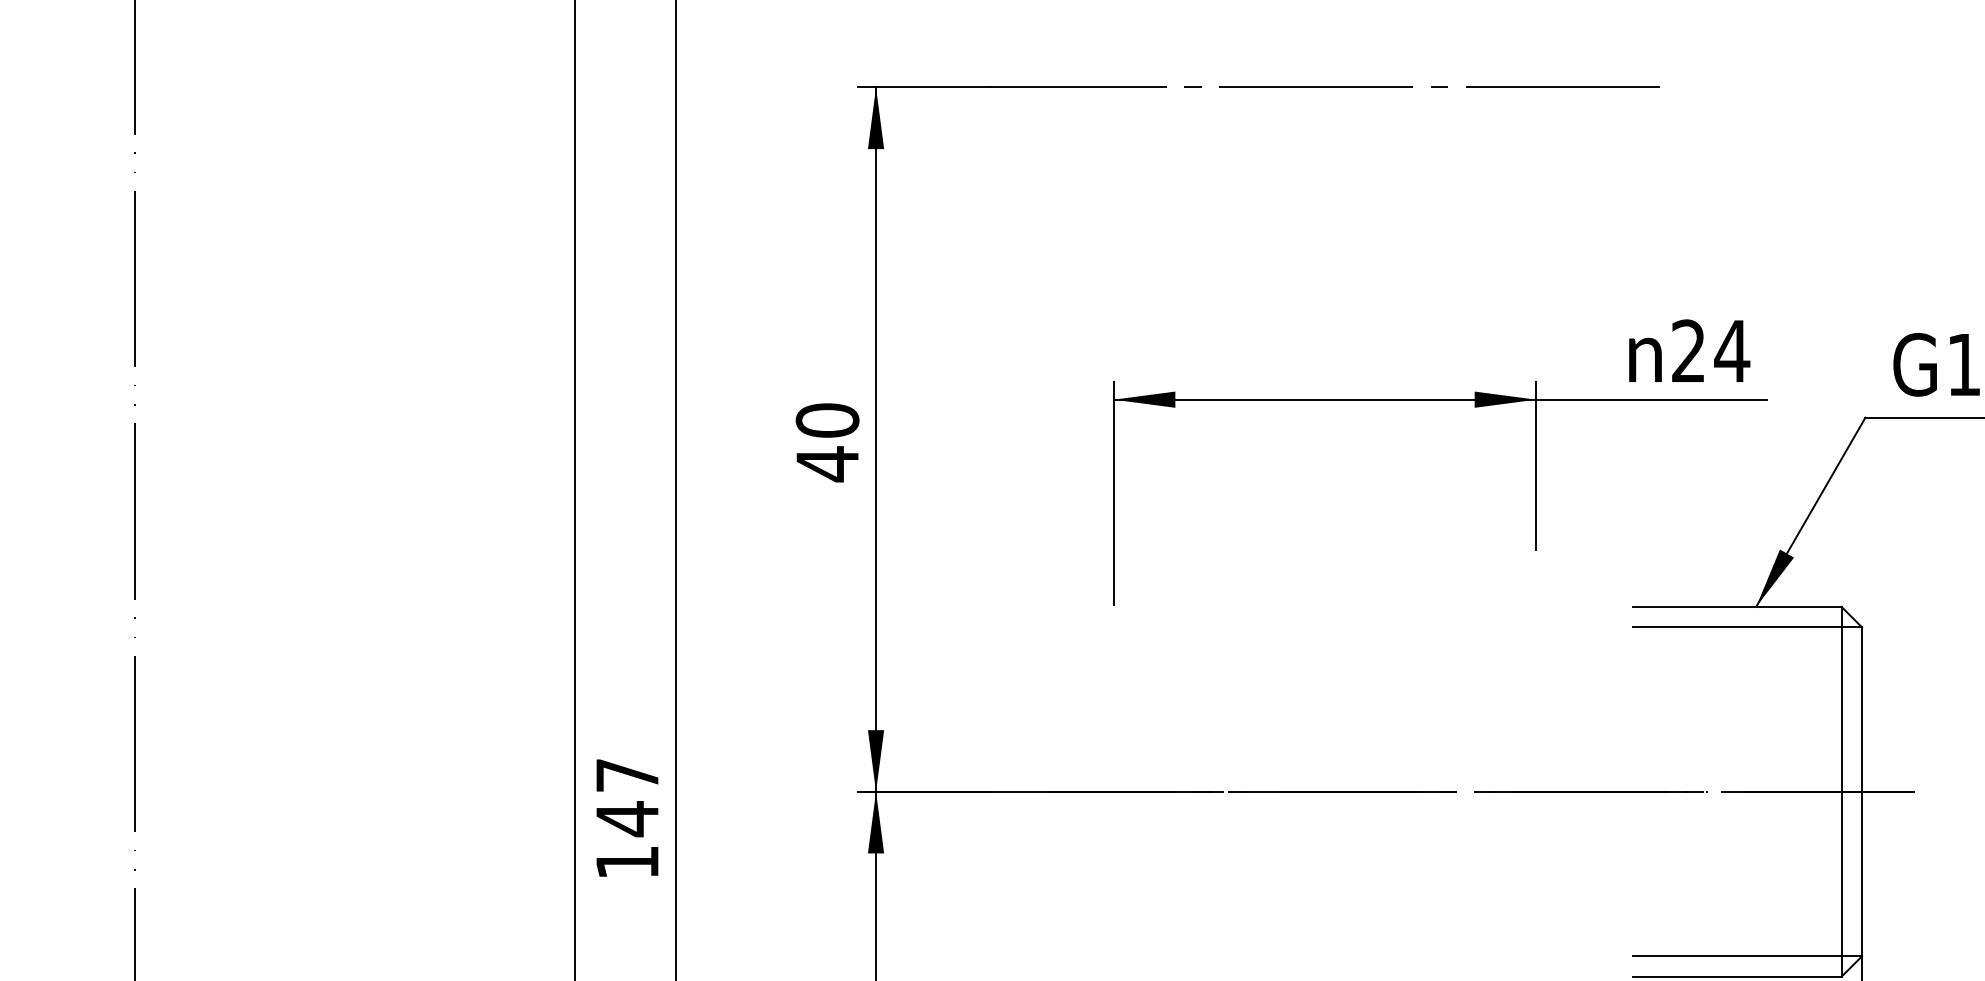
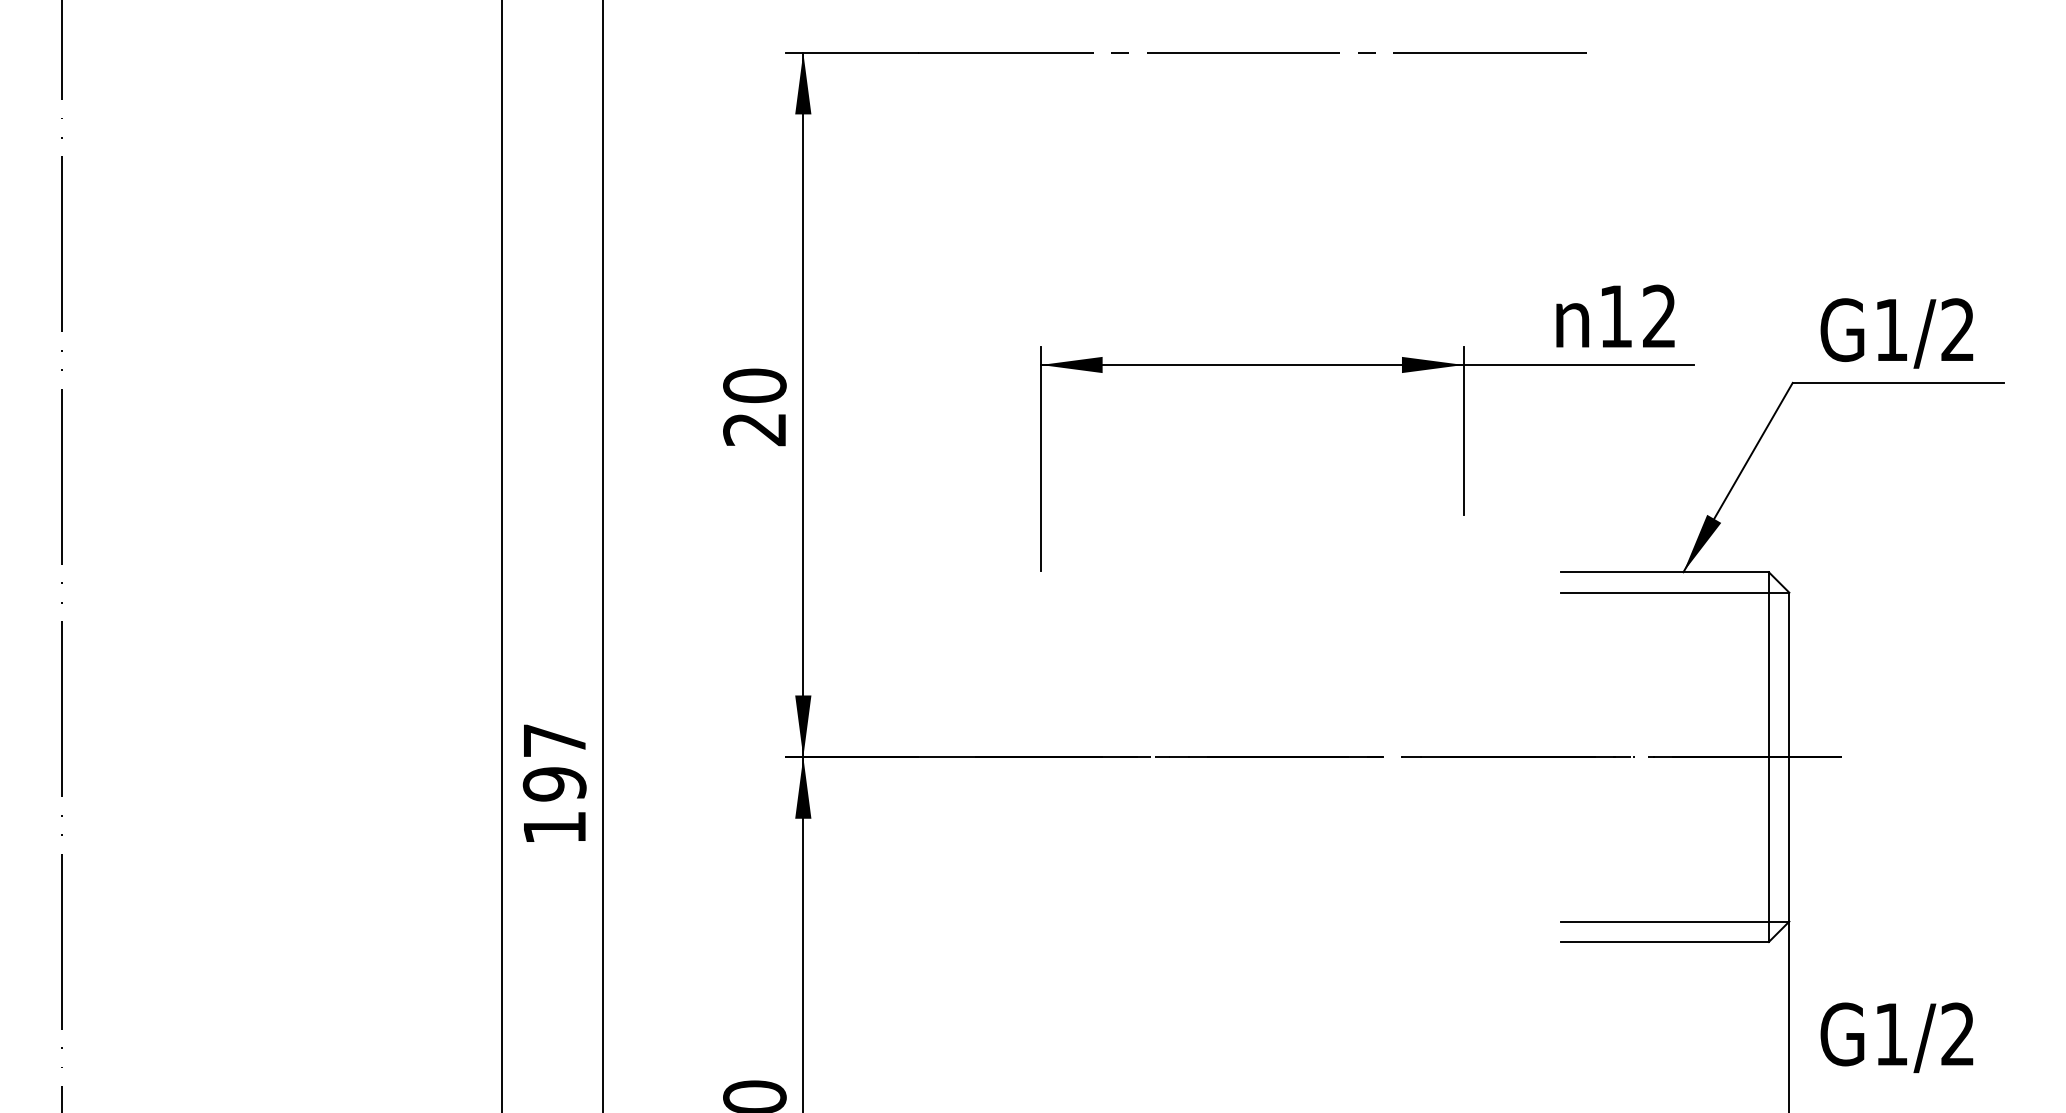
text: (1711, 350) -> (1638, 315), 24 -> 12
text: (827, 464) -> (754, 429), 40 -> 20
text: (627, 819) -> (554, 784), 147 -> 197

